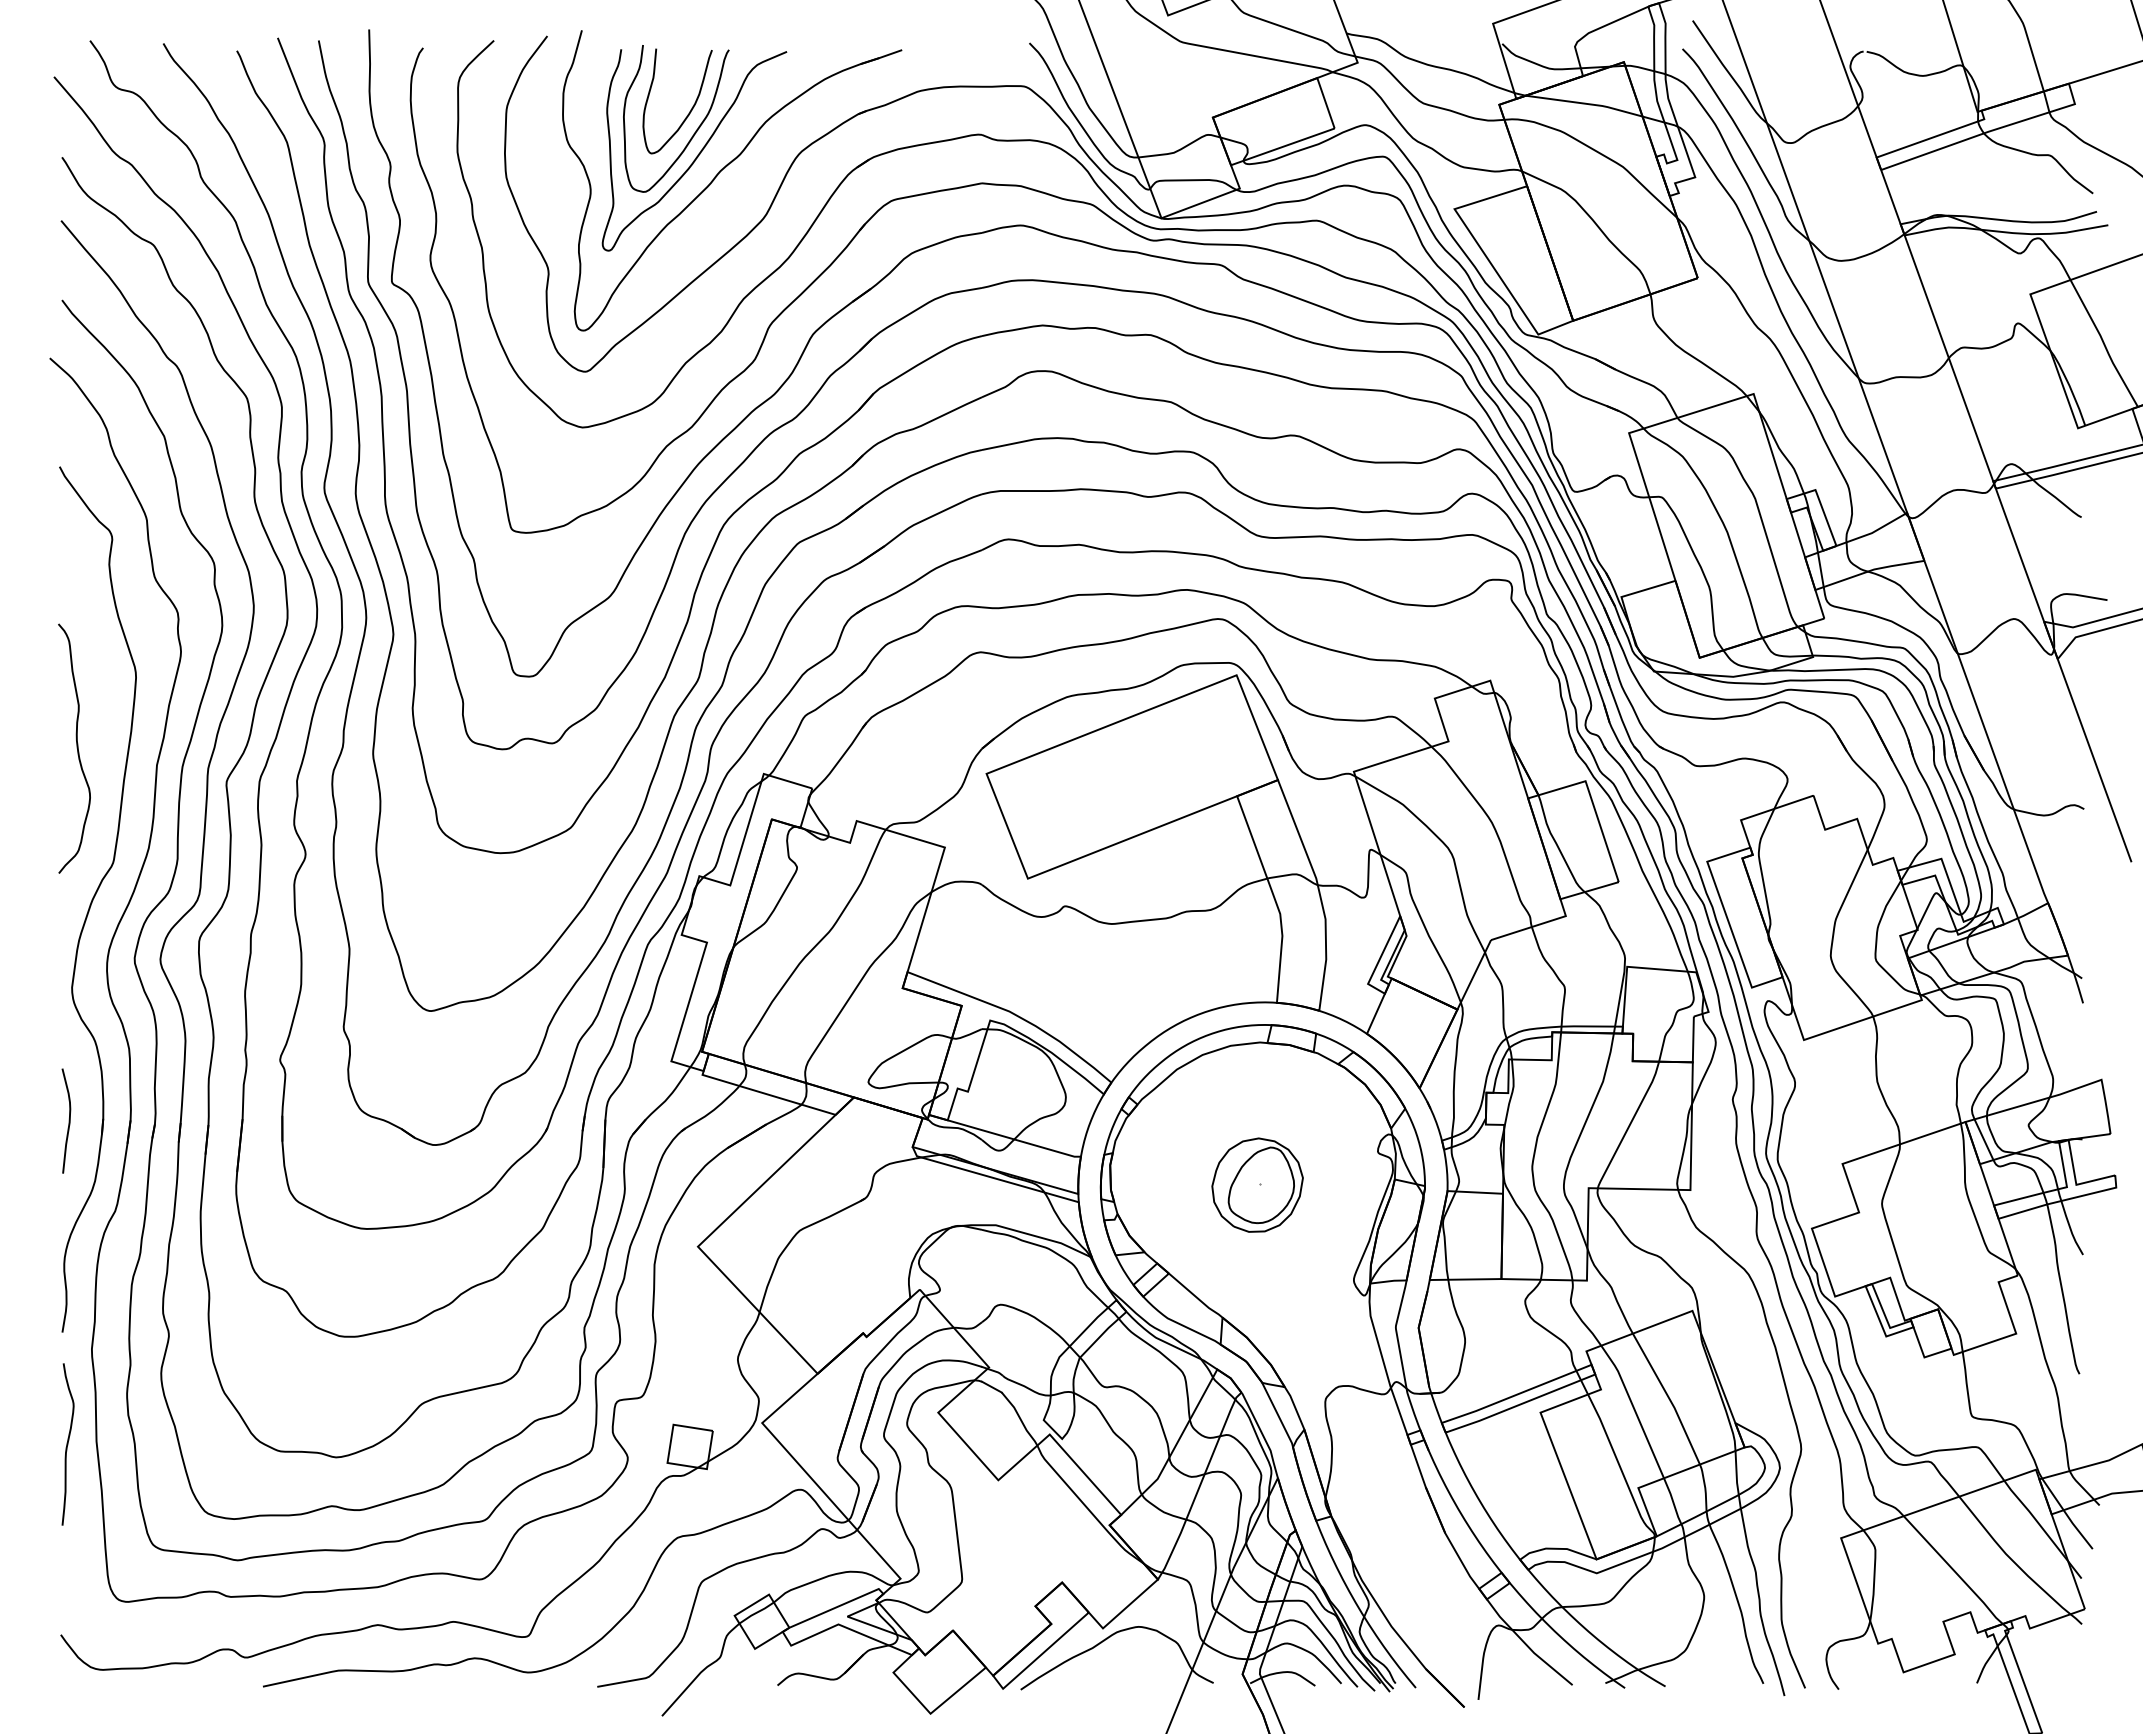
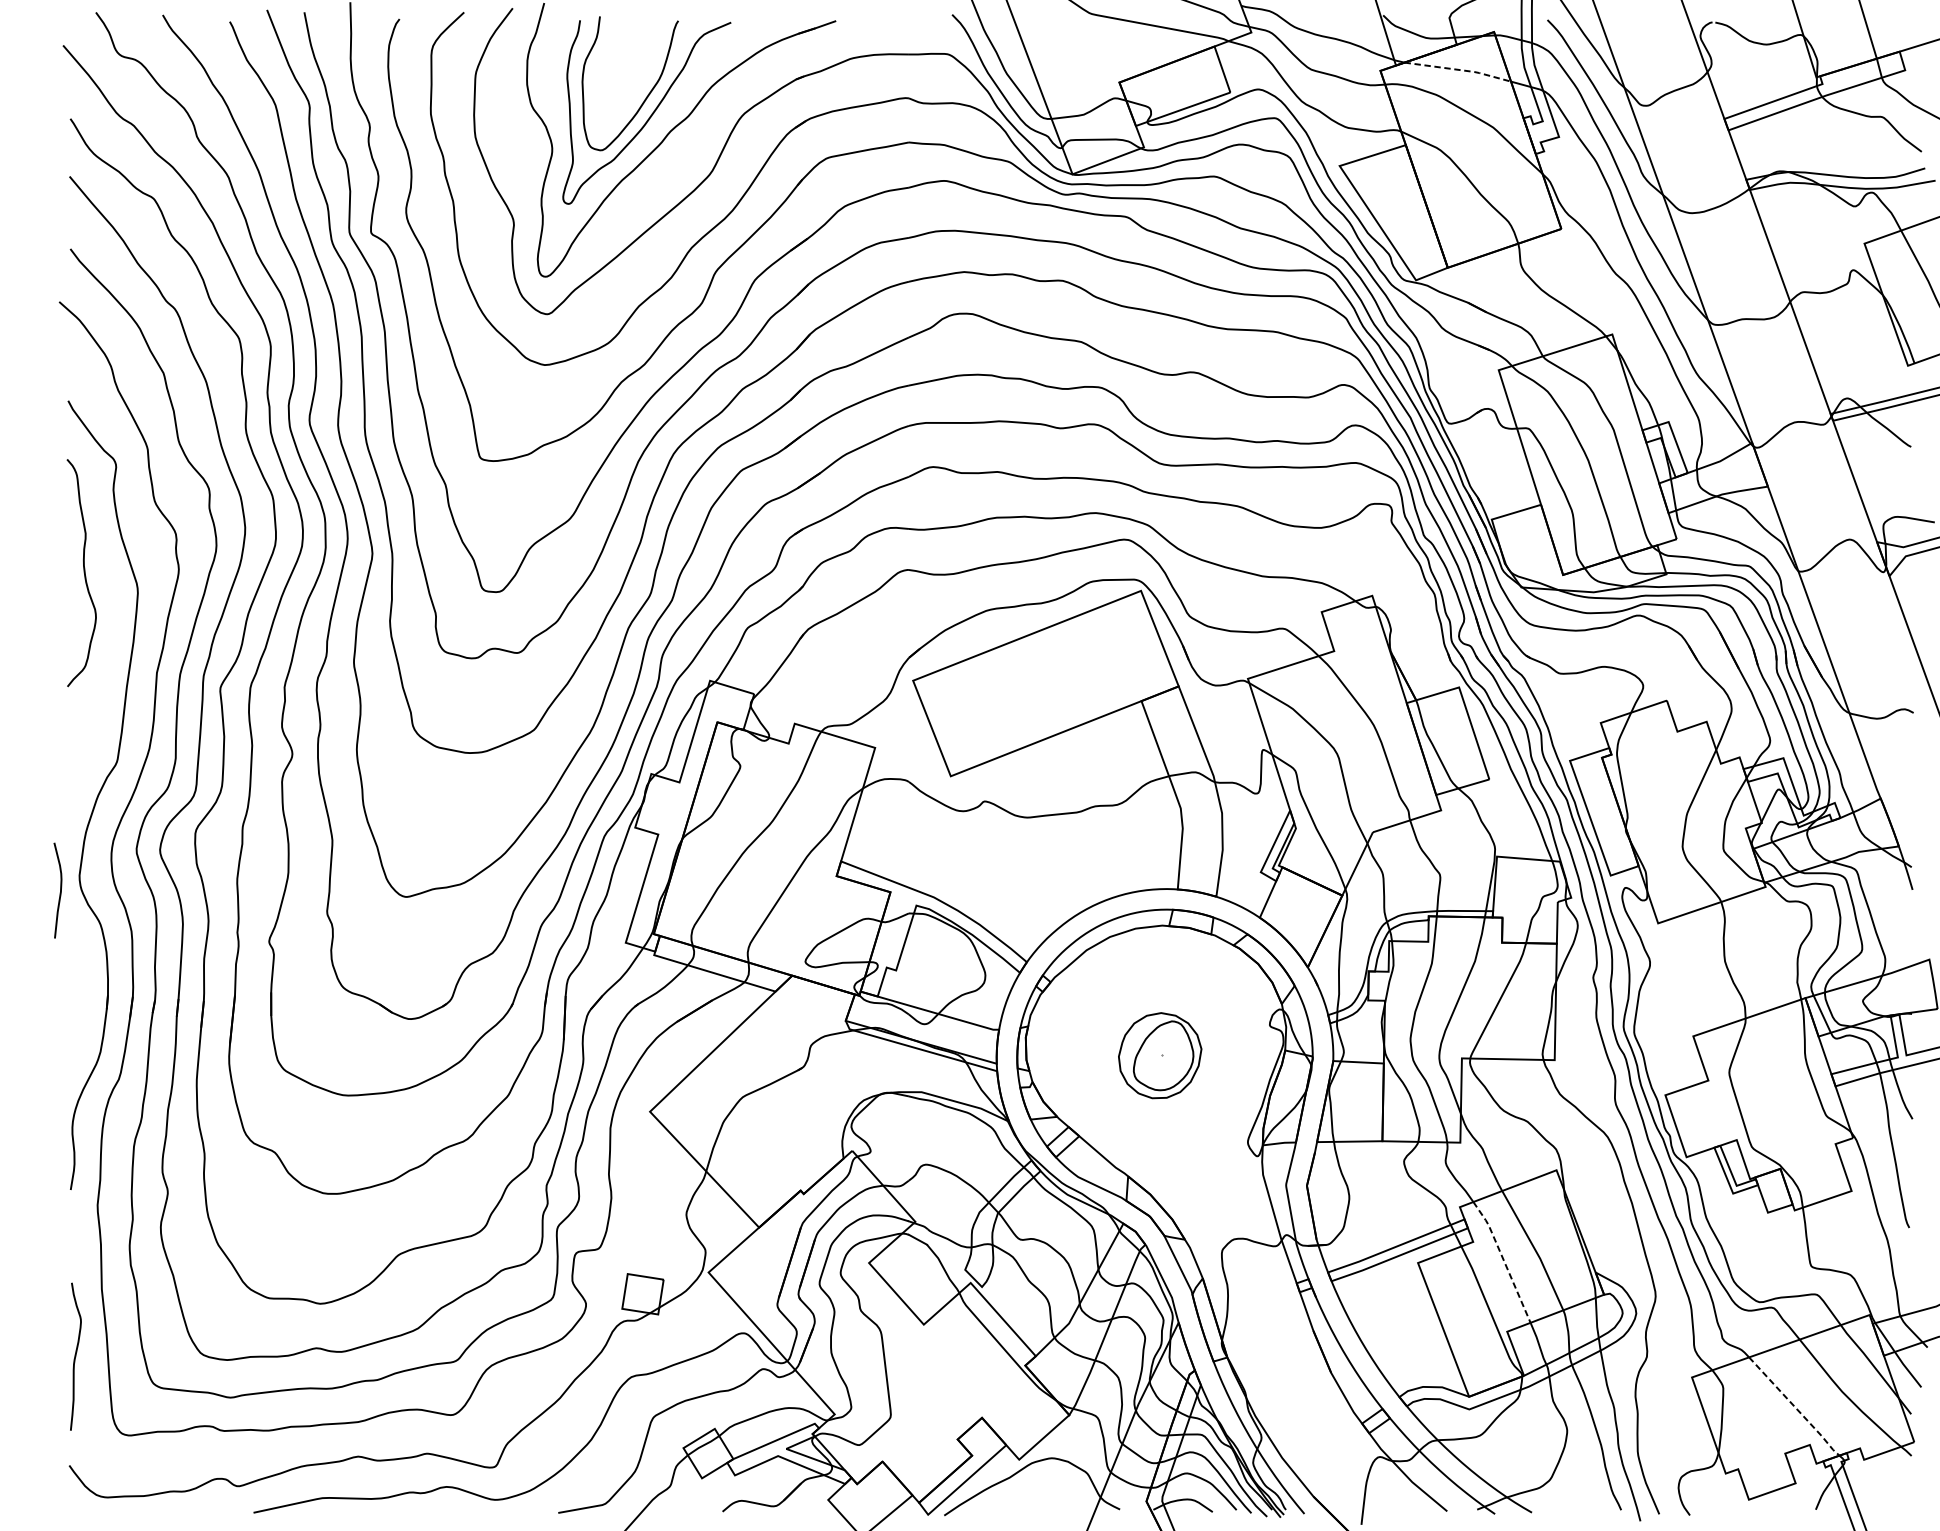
line: (1586, 103) -> (1459, 69), solid -> dashed
curve: (690, 109) -> (643, 75), removed
curve: (76, 748) -> (83, 572), moved
curve: (68, 1120) -> (59, 890), moved
line: (1634, 1409) -> (1503, 1260), solid -> dashed
curve: (67, 1444) -> (75, 1356), moved
line: (1954, 1571) -> (1795, 1407), solid -> dashed

